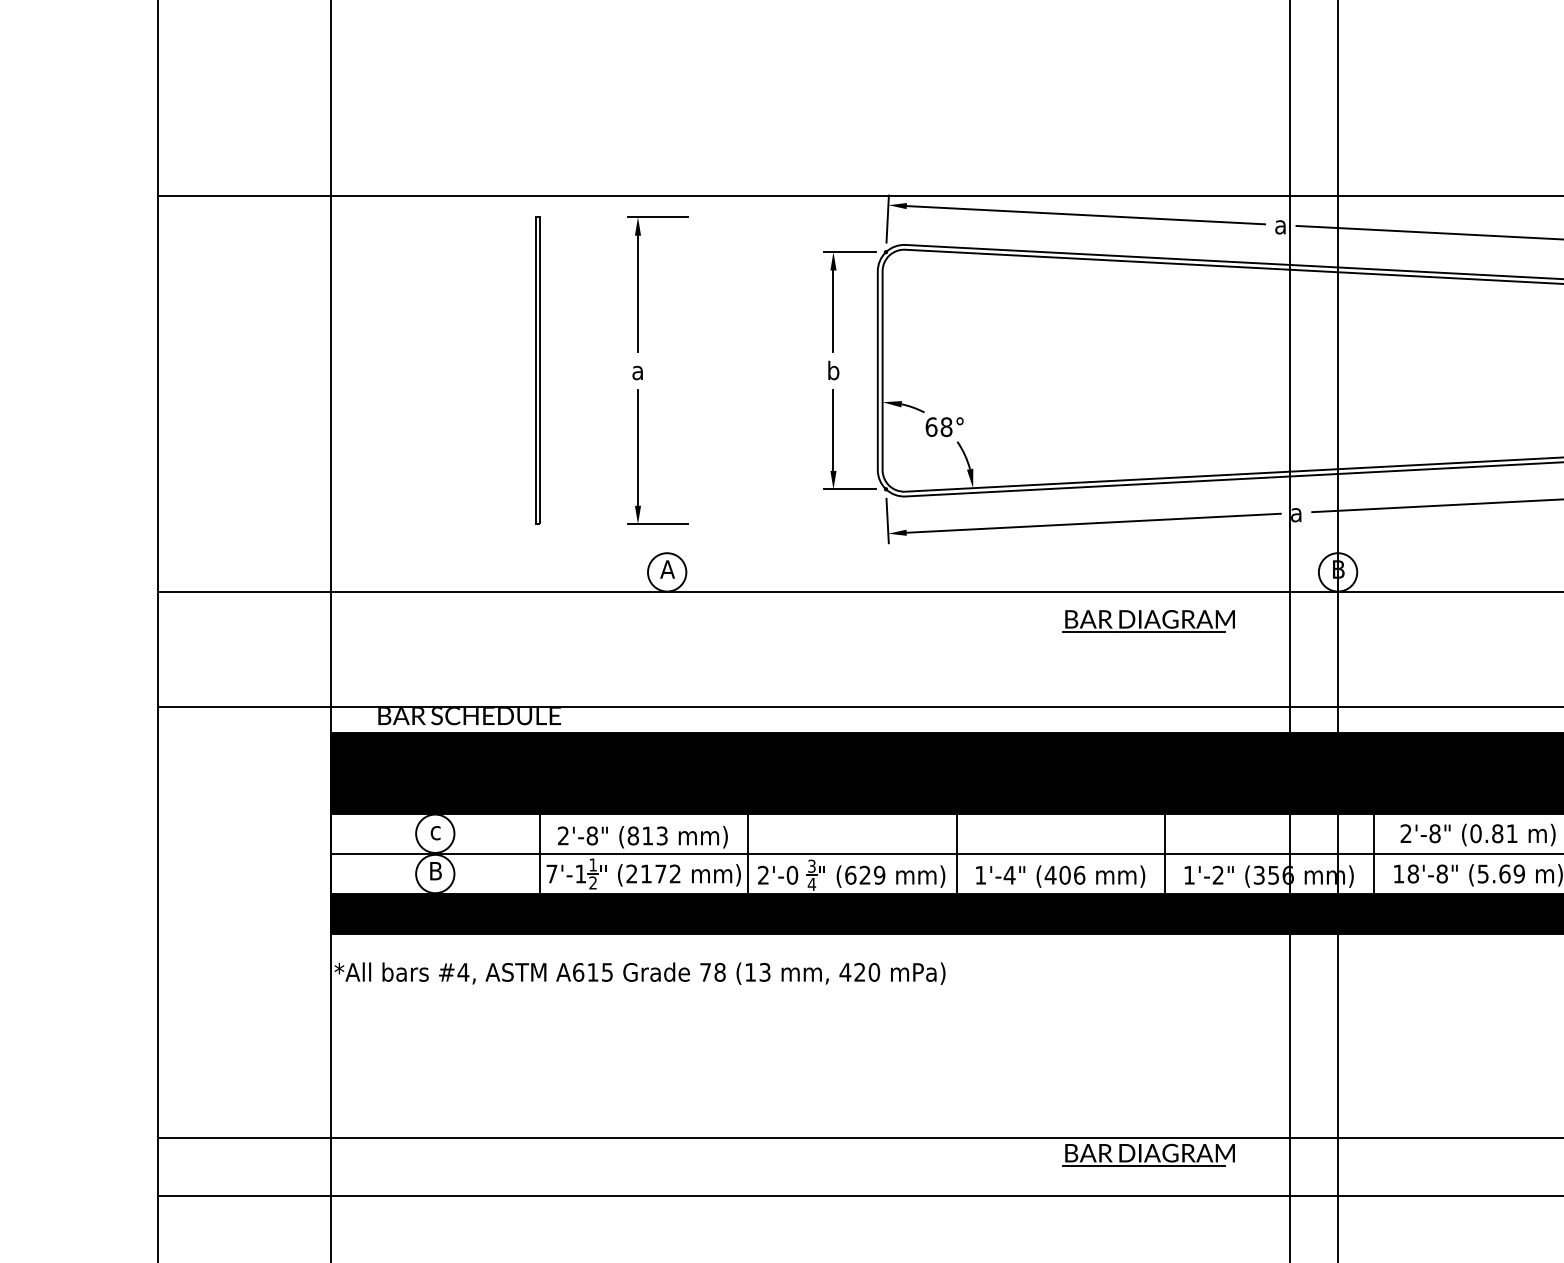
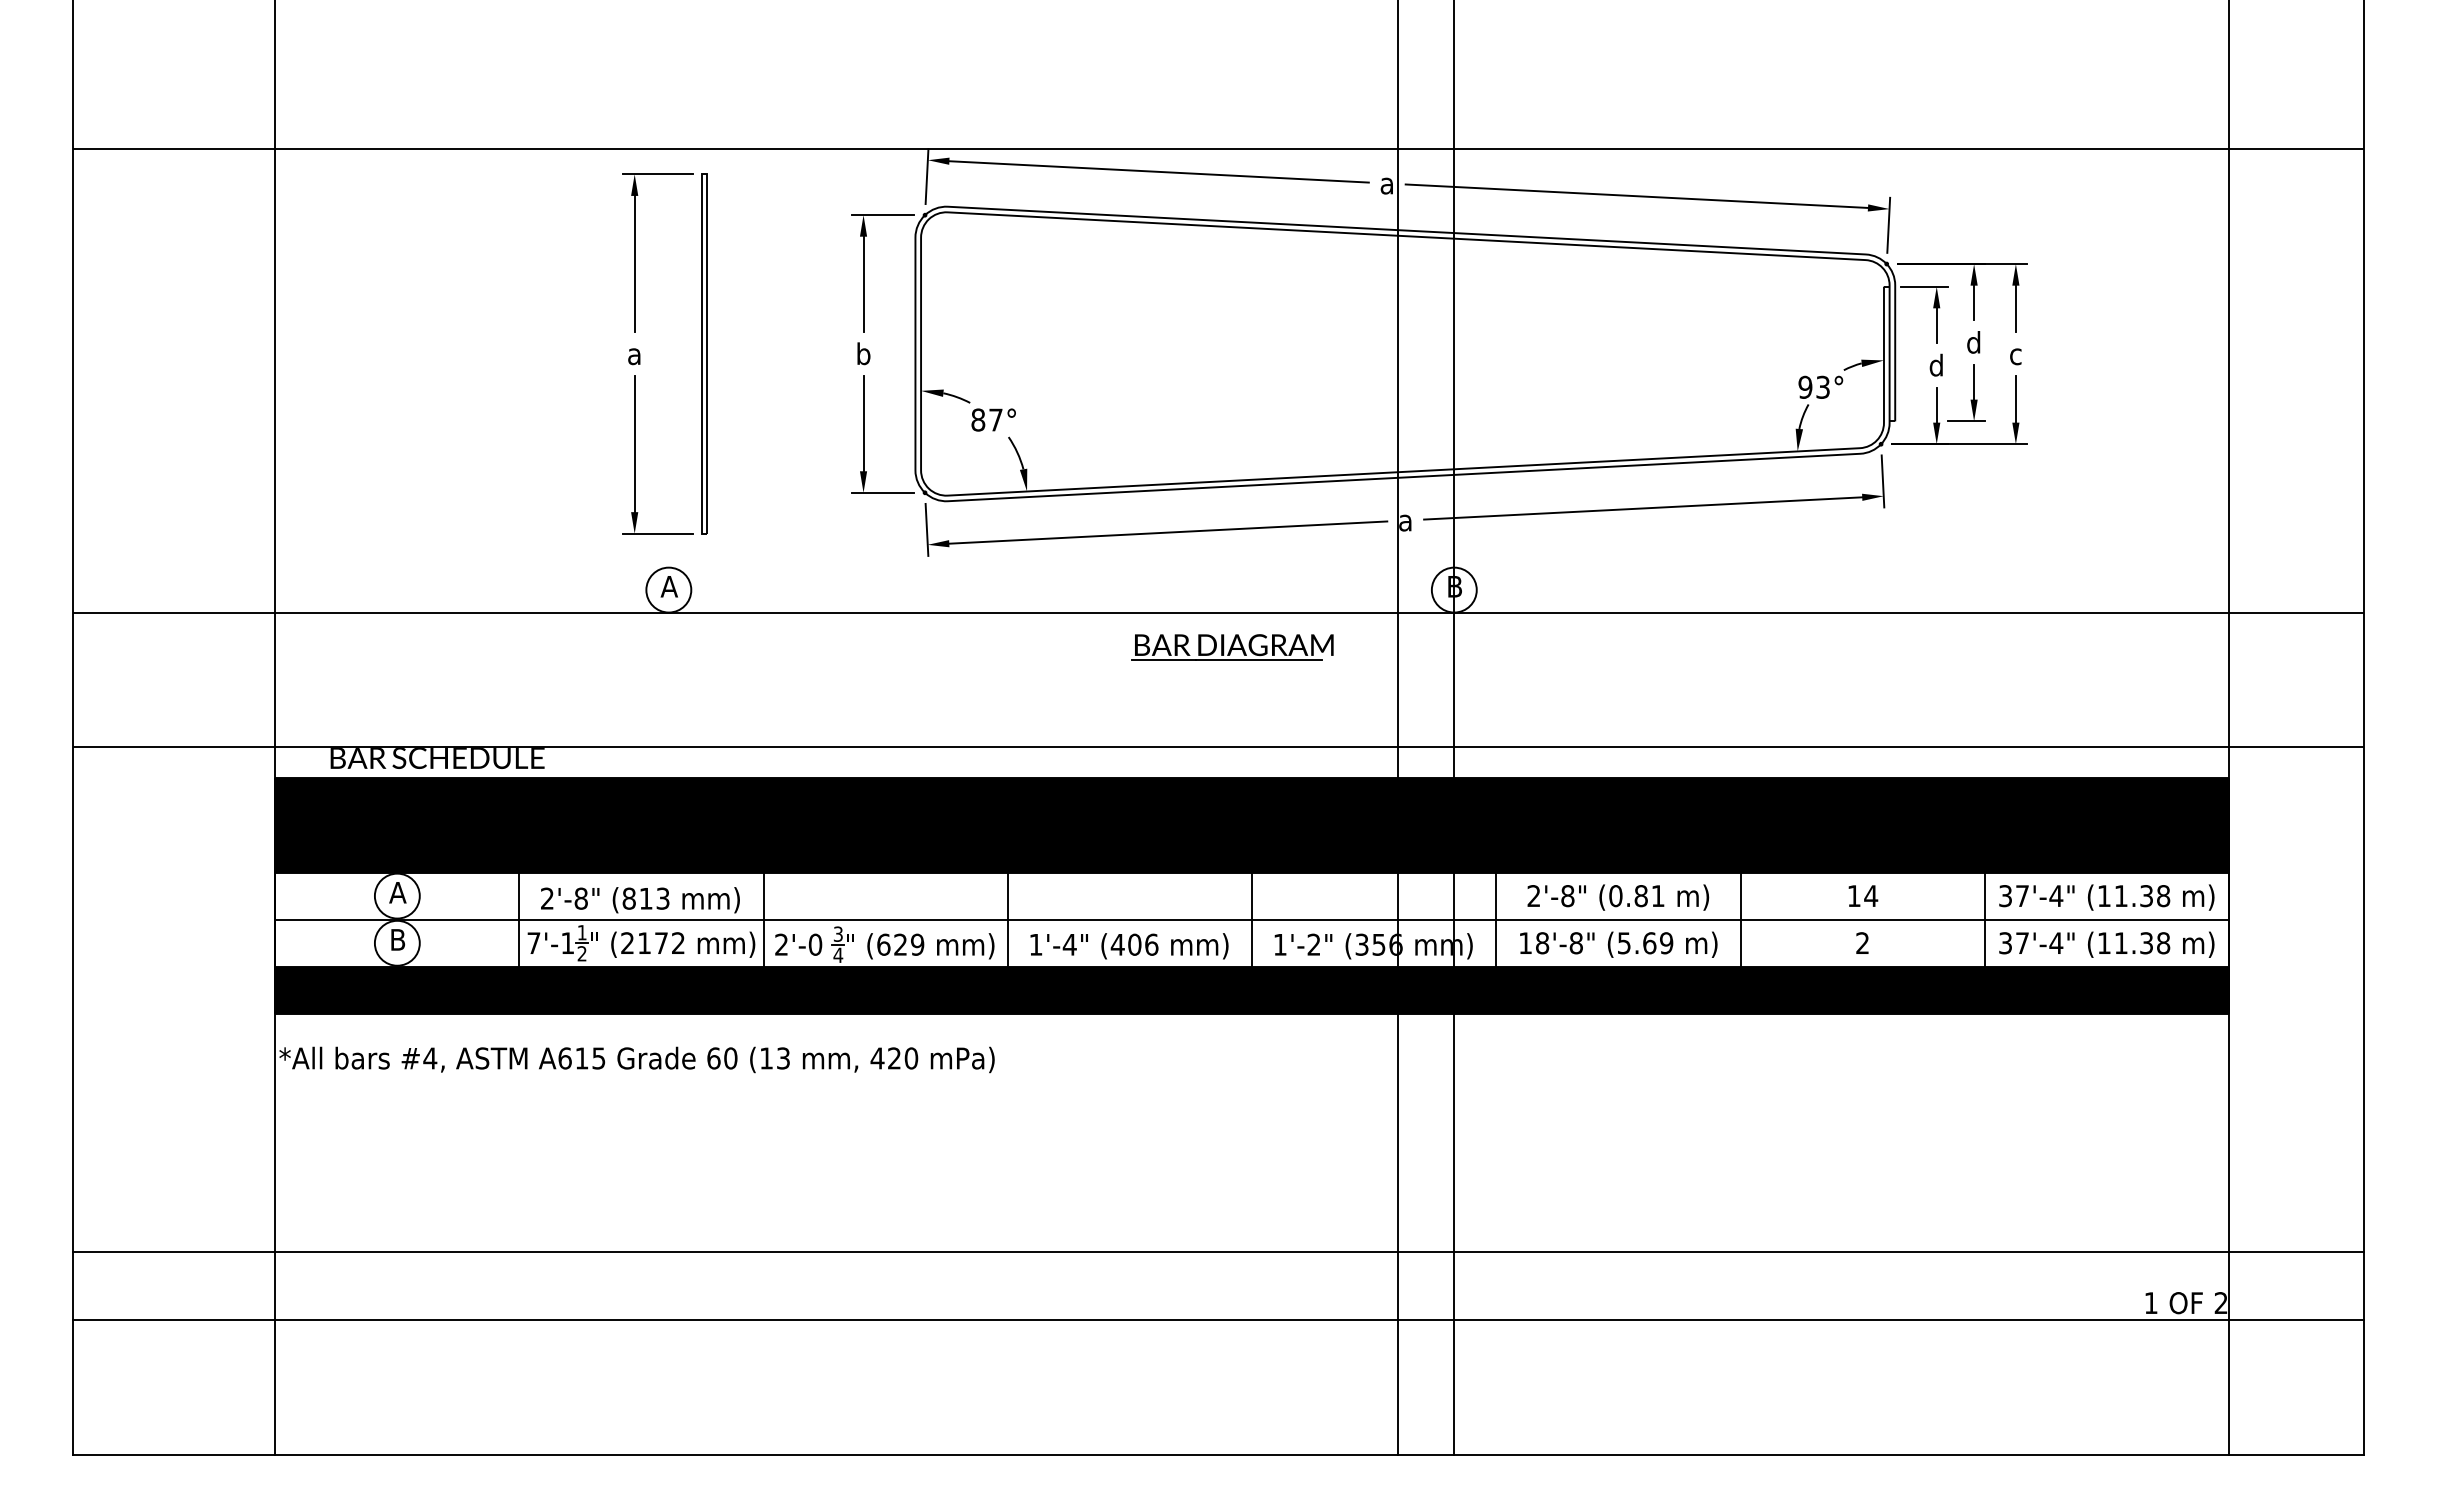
part: (537, 370) -> (704, 353), moved
text: (938, 426) -> (986, 419), 68° -> 87°
text: (435, 830) -> (397, 892), c -> A
text: (713, 972) -> (722, 1058), 78 -> 60
part: (1148, 1155) -> (1232, 1272), removed

